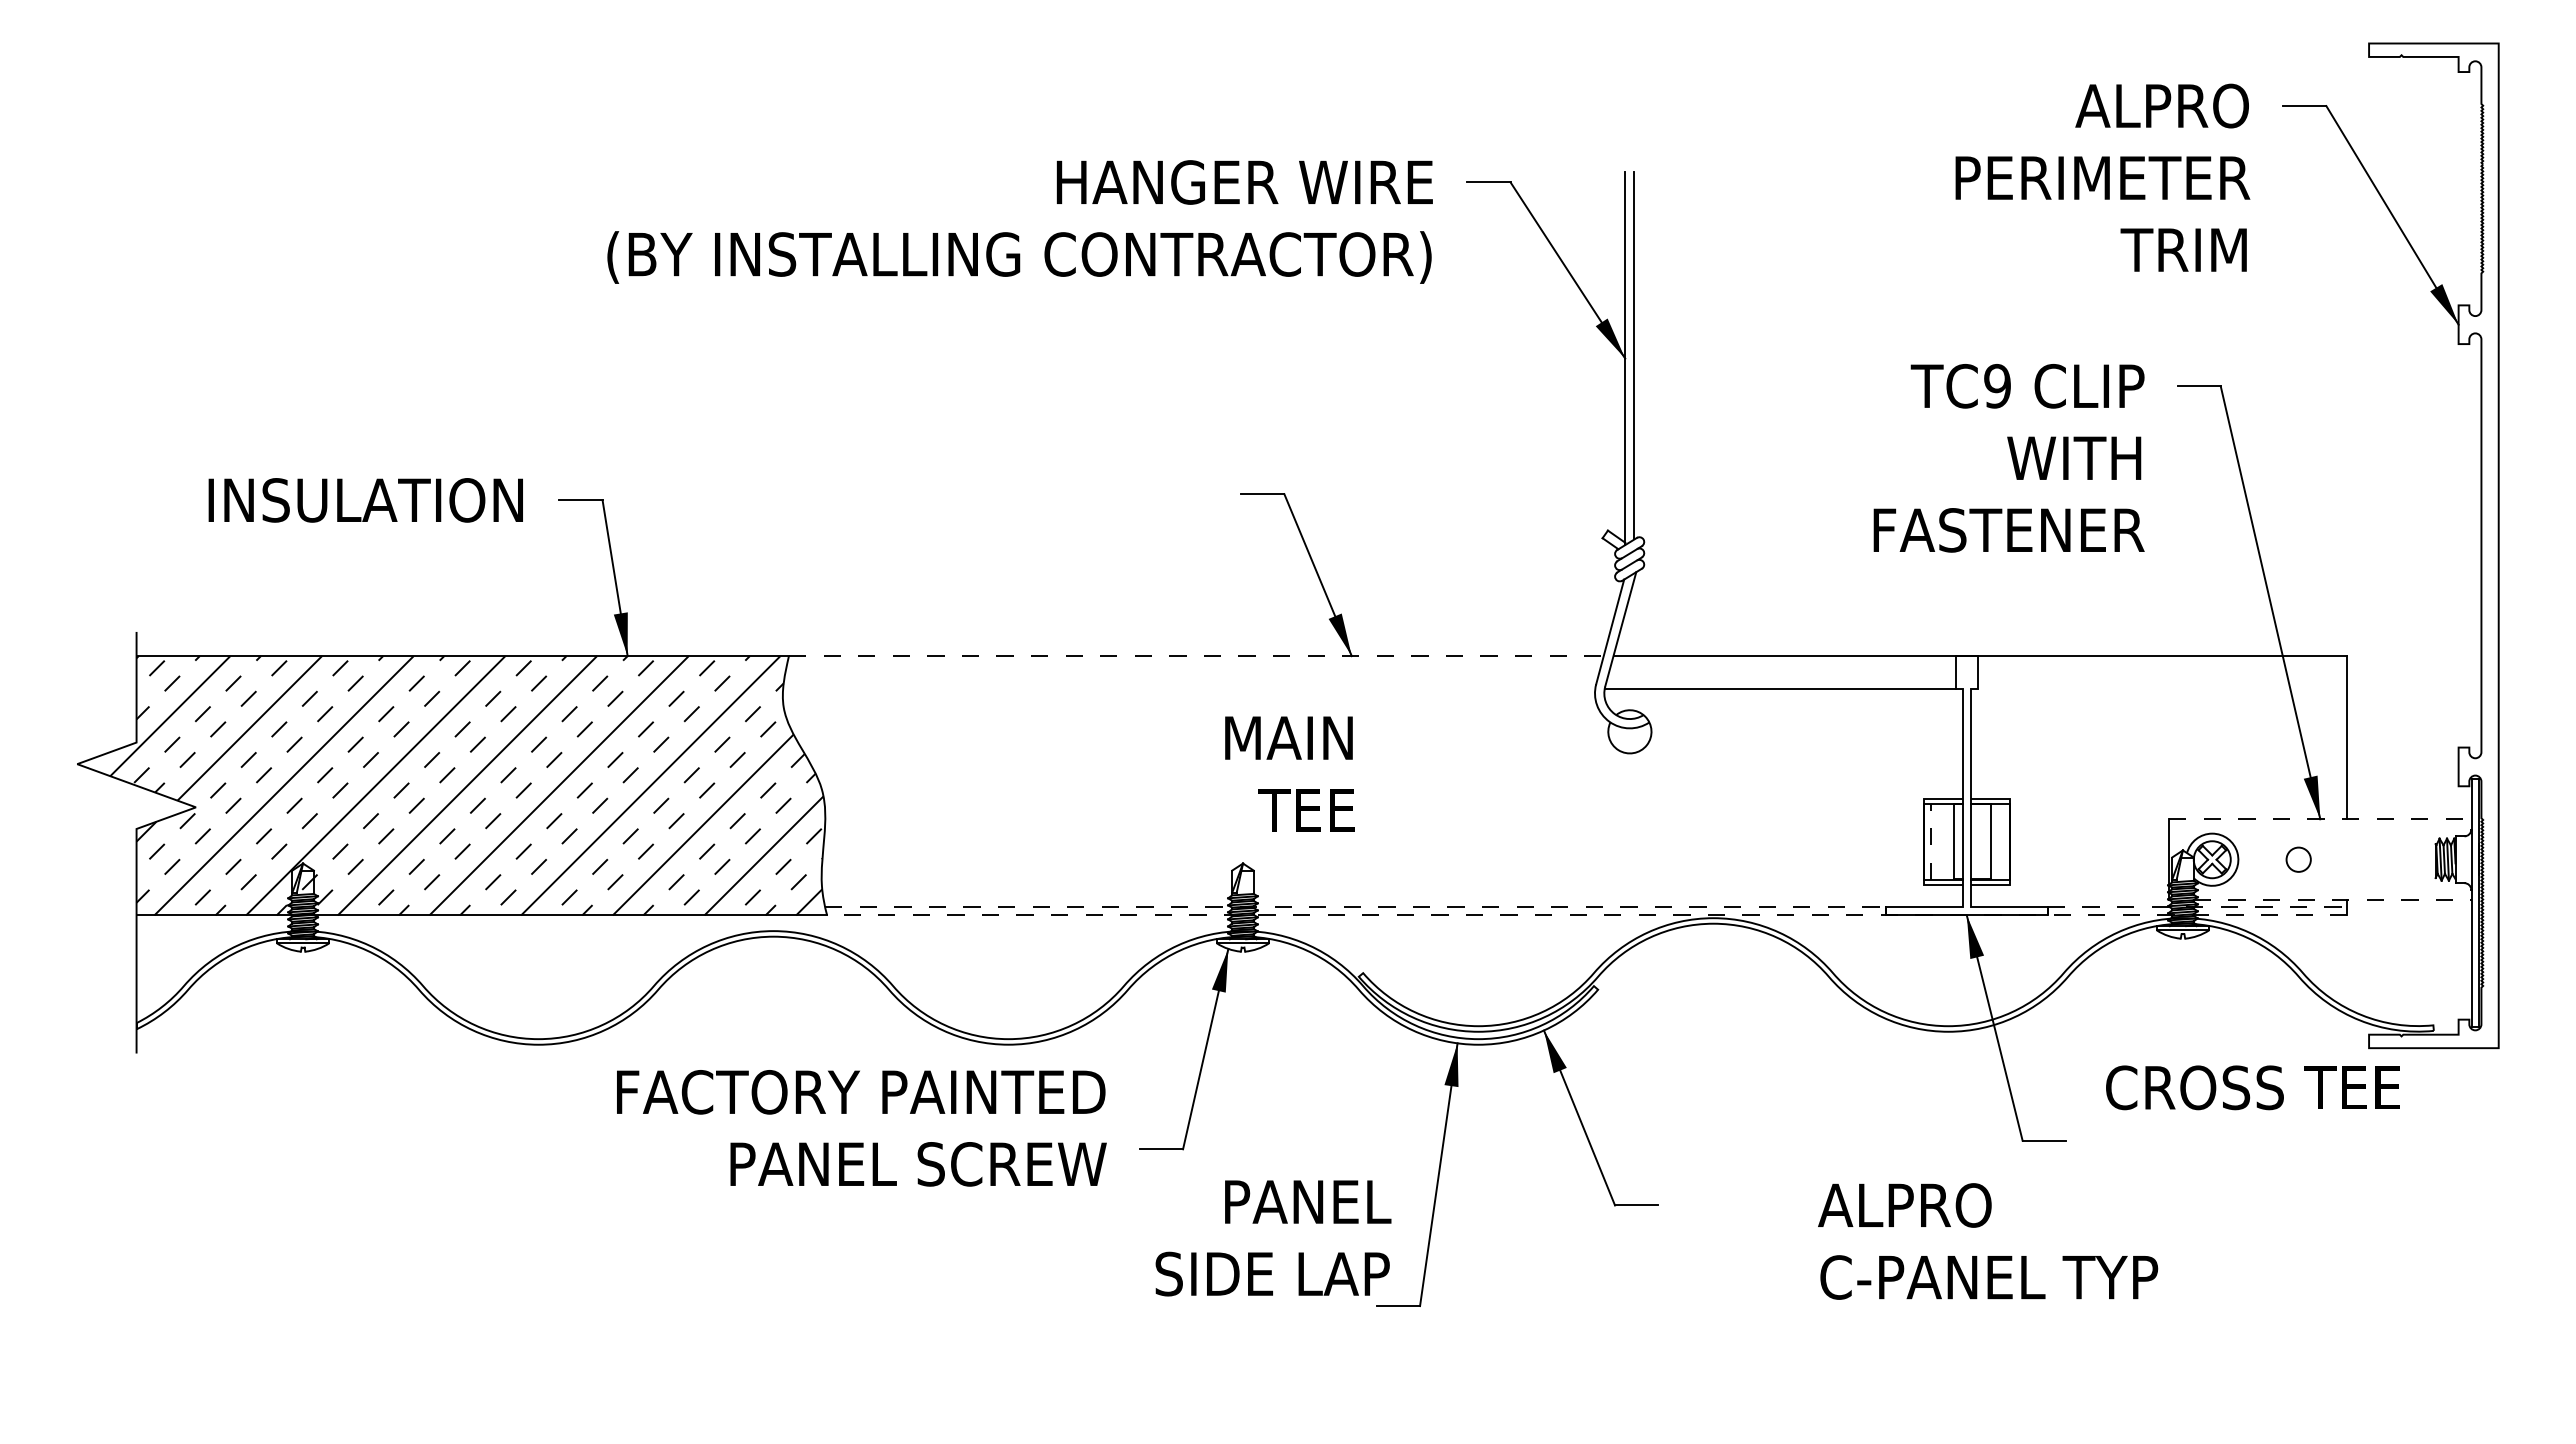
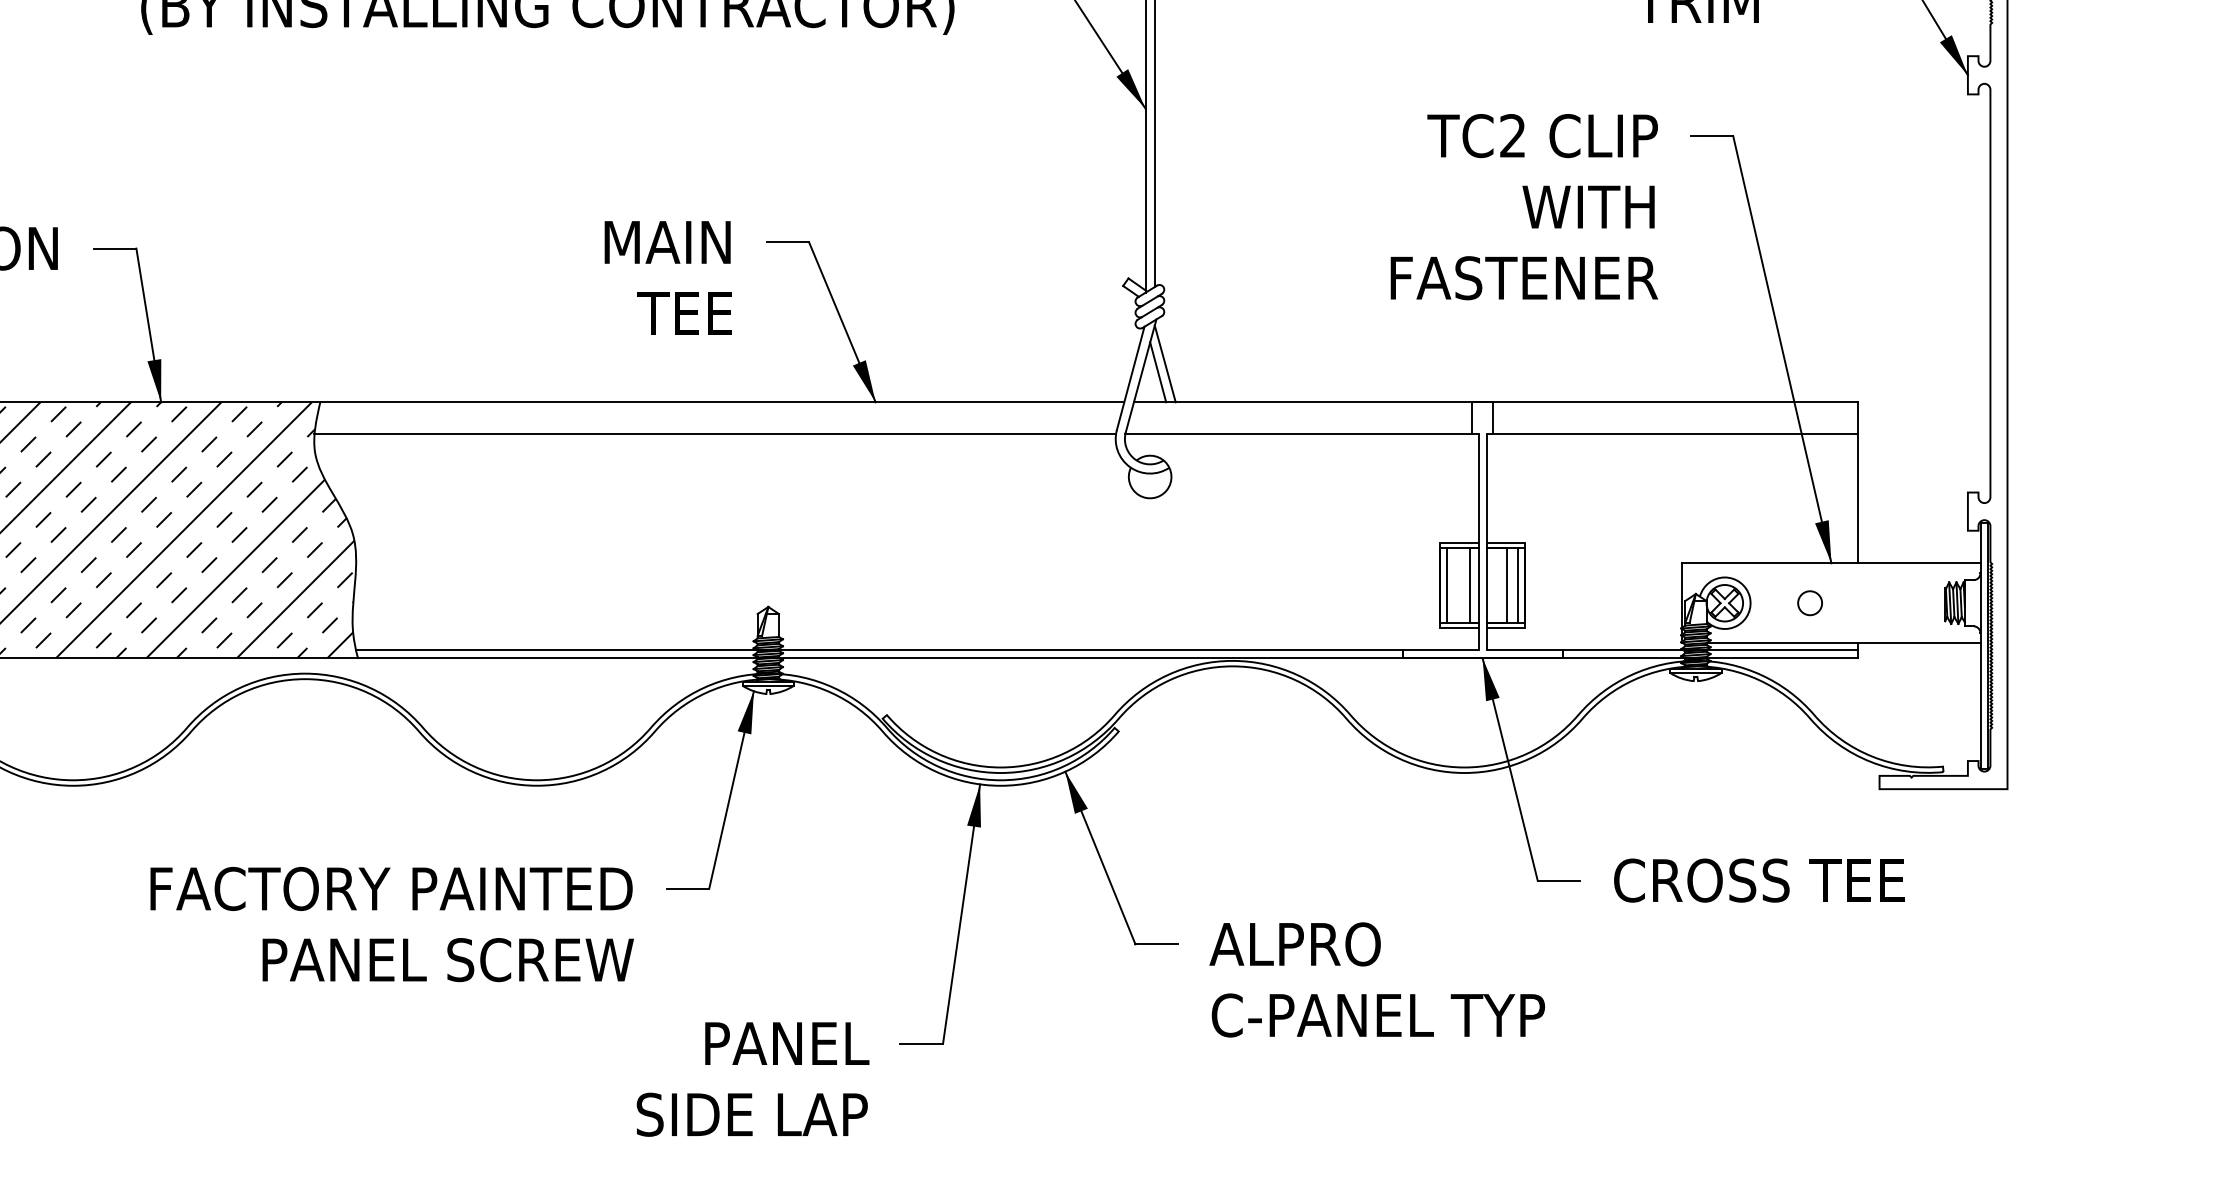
text: (1997, 386) -> (1512, 136), TC9 -> TC2
line: (1644, 617) -> (1164, 364), added
line: (1637, 625) -> (1157, 372), added
line: (1196, 656) -> (722, 402), dashed -> solid
line: (1189, 688) -> (715, 434), added
line: (2162, 688) -> (1675, 434), added
text: (1289, 773) -> (668, 277), moved
line: (2320, 819) -> (1831, 563), dashed -> solid
line: (1931, 841) -> (1447, 585), dashed -> solid
line: (2002, 841) -> (1517, 585), added
line: (2332, 900) -> (1843, 643), dashed -> solid
line: (1355, 906) -> (879, 649), dashed -> solid
line: (2197, 906) -> (1710, 649), dashed -> solid
line: (1586, 915) -> (1107, 658), dashed -> solid
text: (2252, 1087) -> (1758, 880), moved
text: (861, 1128) -> (391, 924), moved
text: (1273, 1238) -> (753, 1079), moved
text: (1988, 1241) -> (1377, 979), moved

